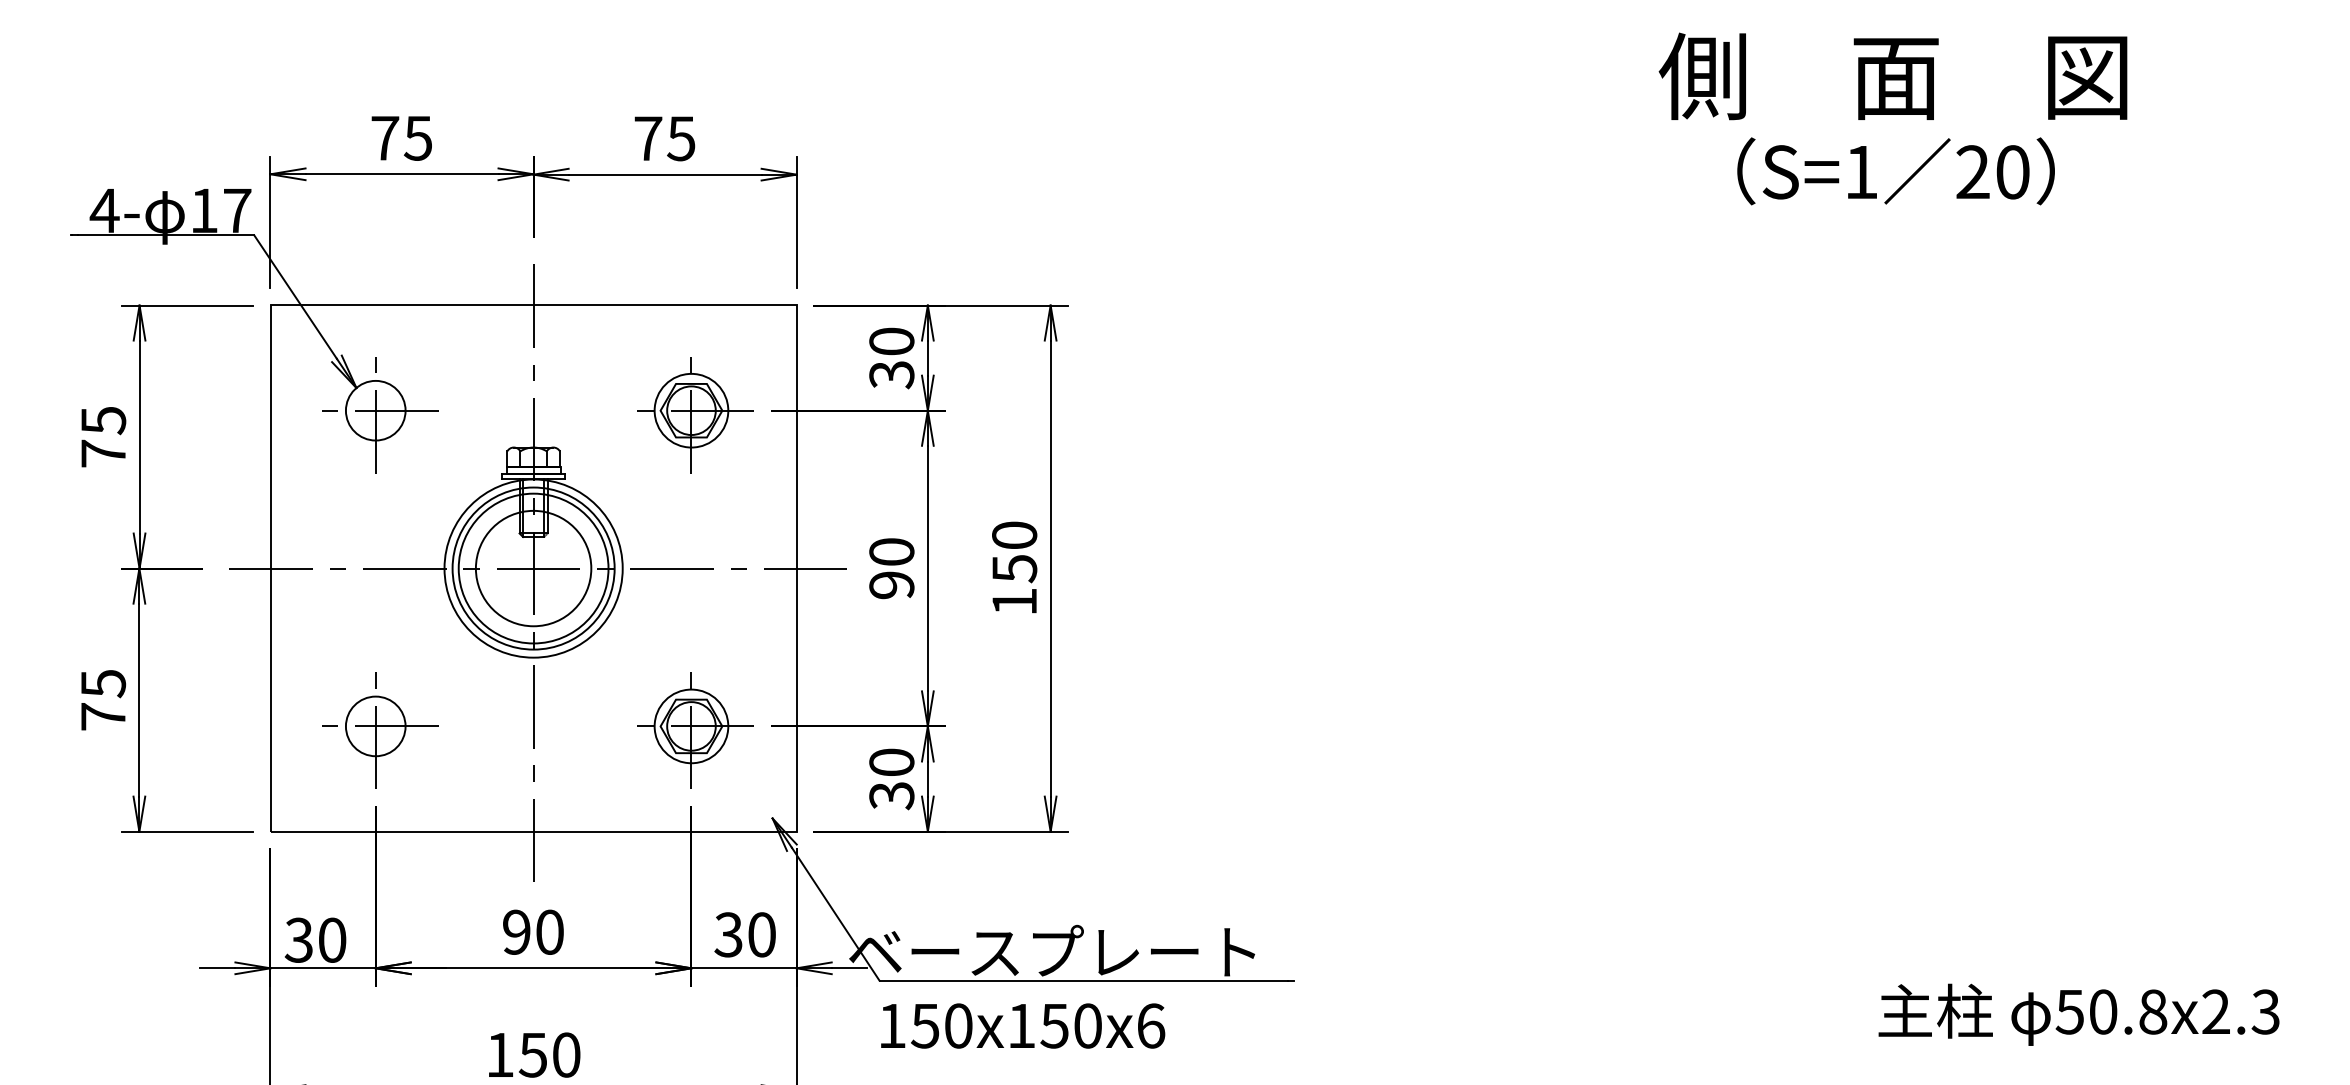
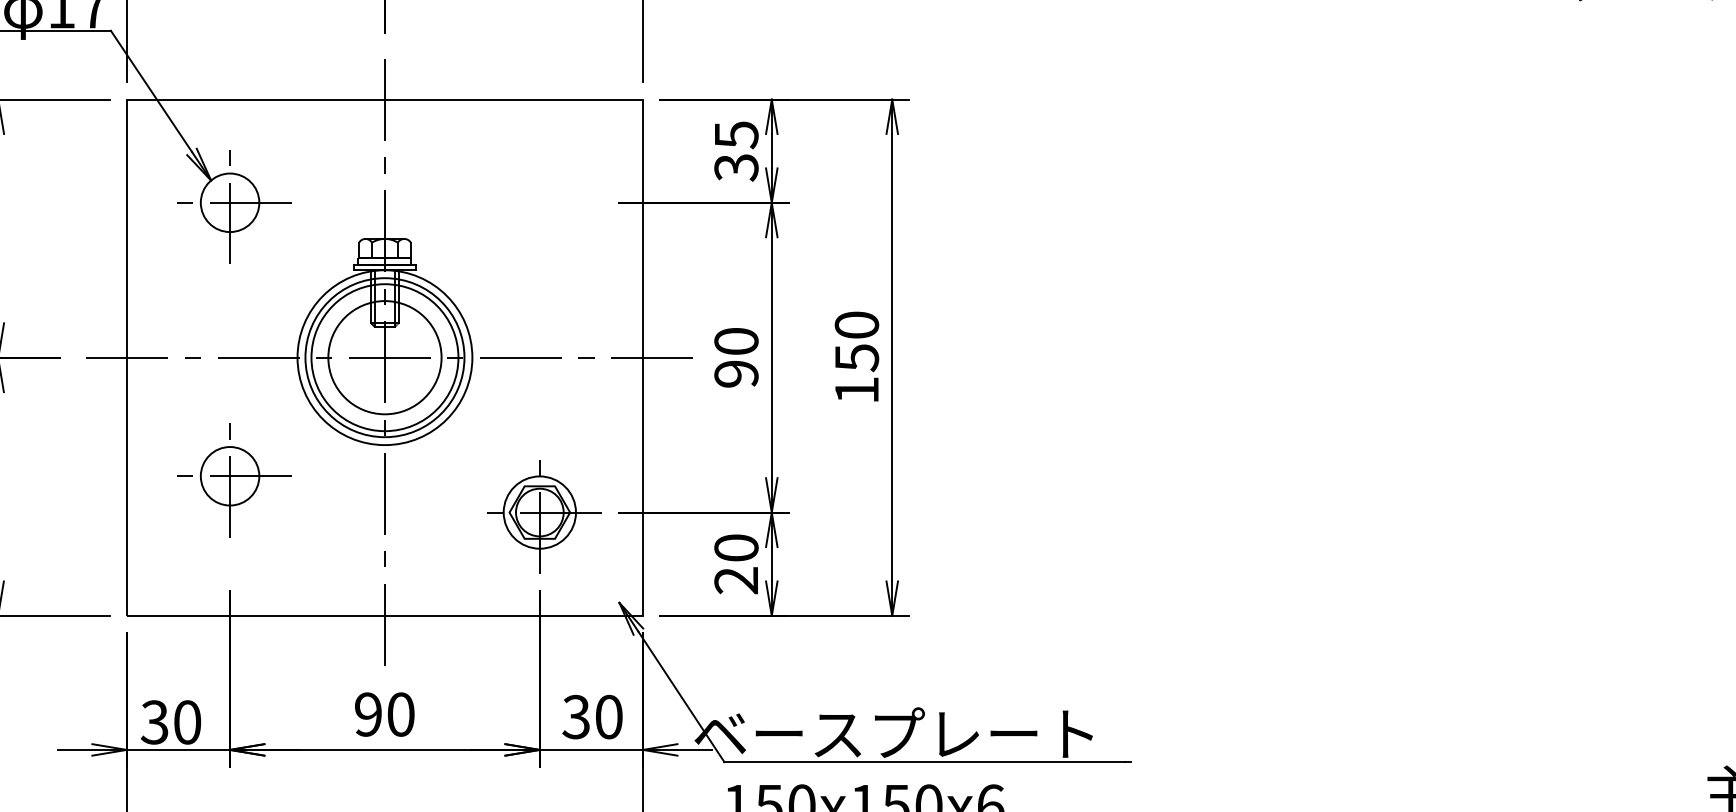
text: (891, 341) -> (736, 134), 30 -> 35
part: (695, 415) -> (543, 207), removed
part: (380, 730) -> (234, 480), moved
text: (891, 796) -> (736, 581), 30 -> 20

